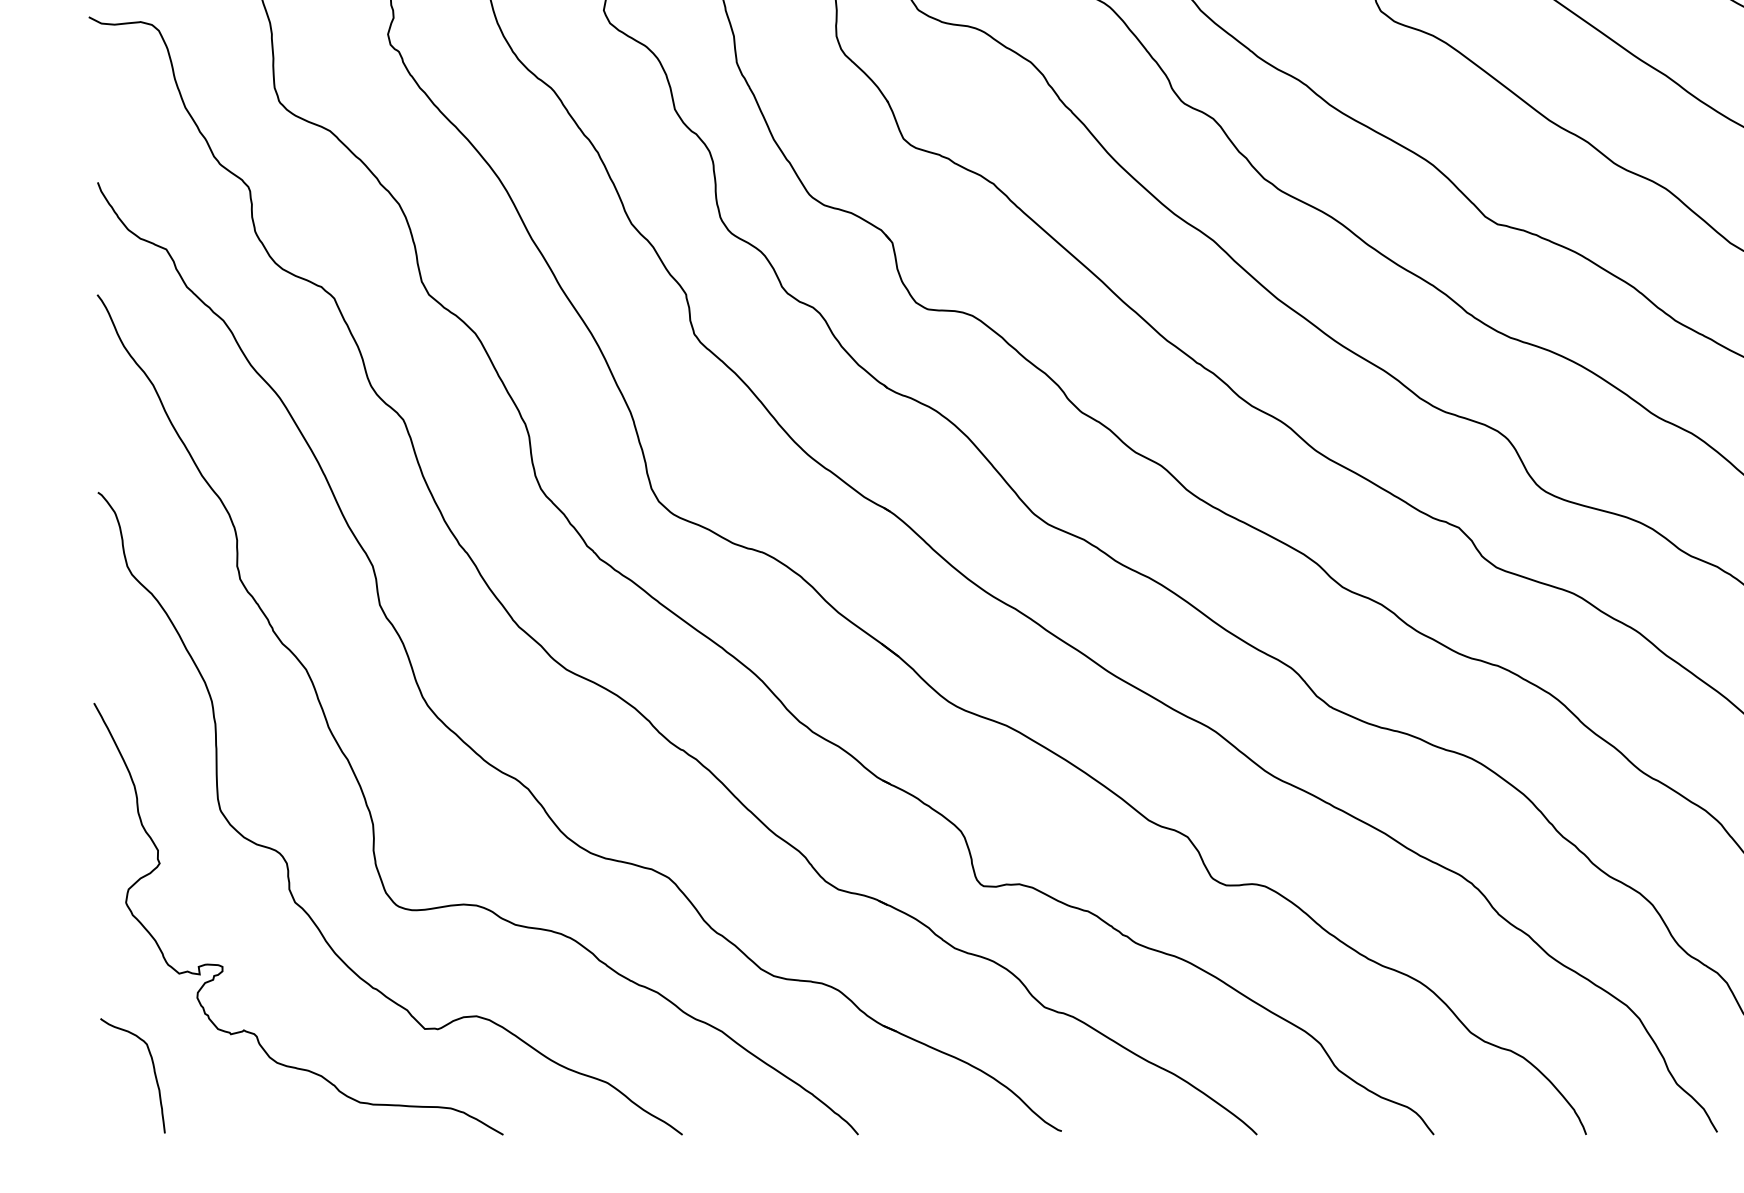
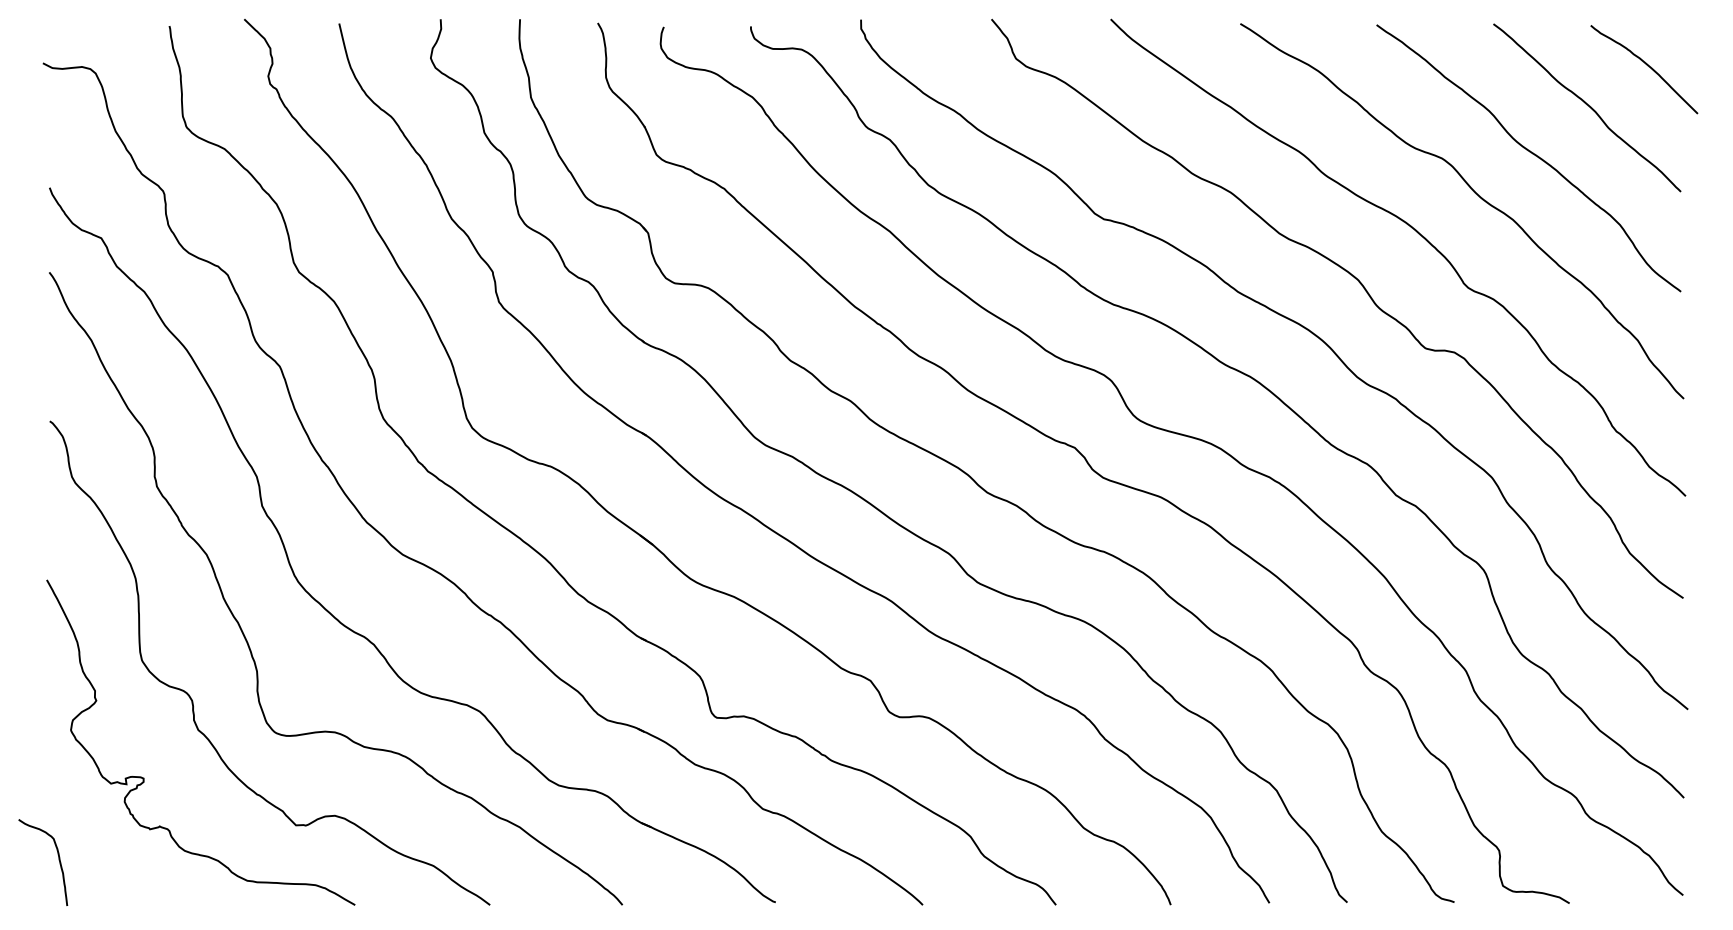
curve: (153, 1072) -> (58, 860), moved

